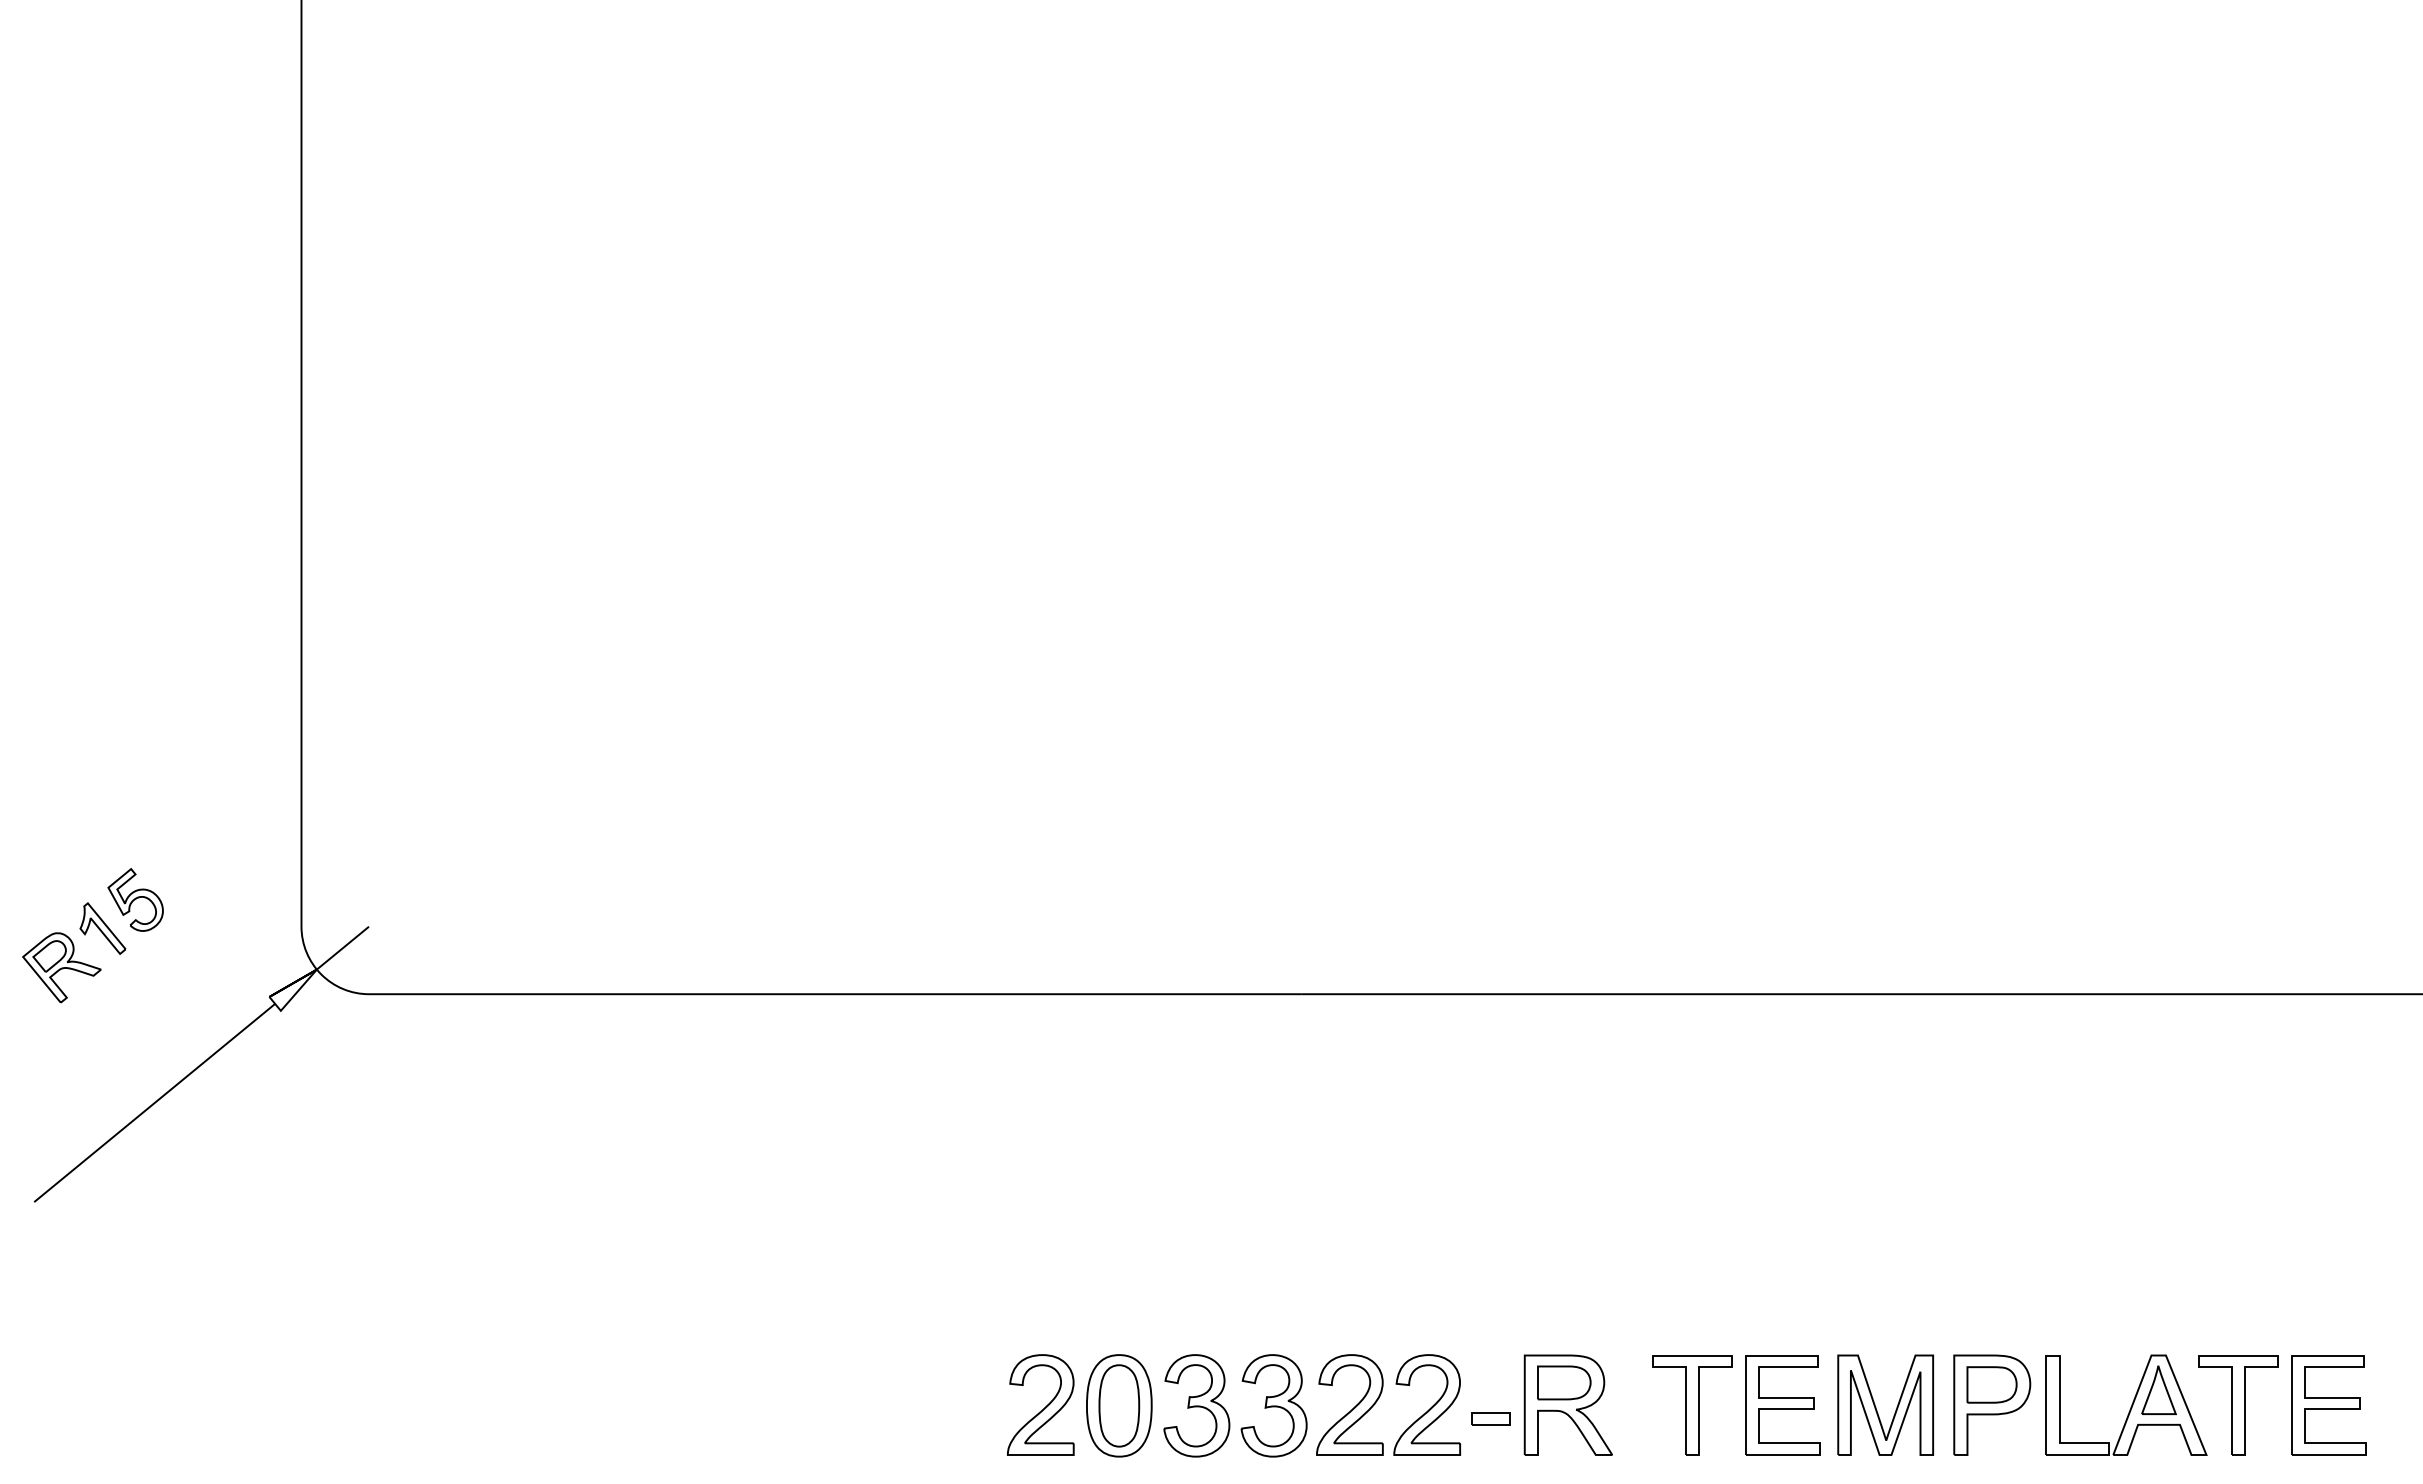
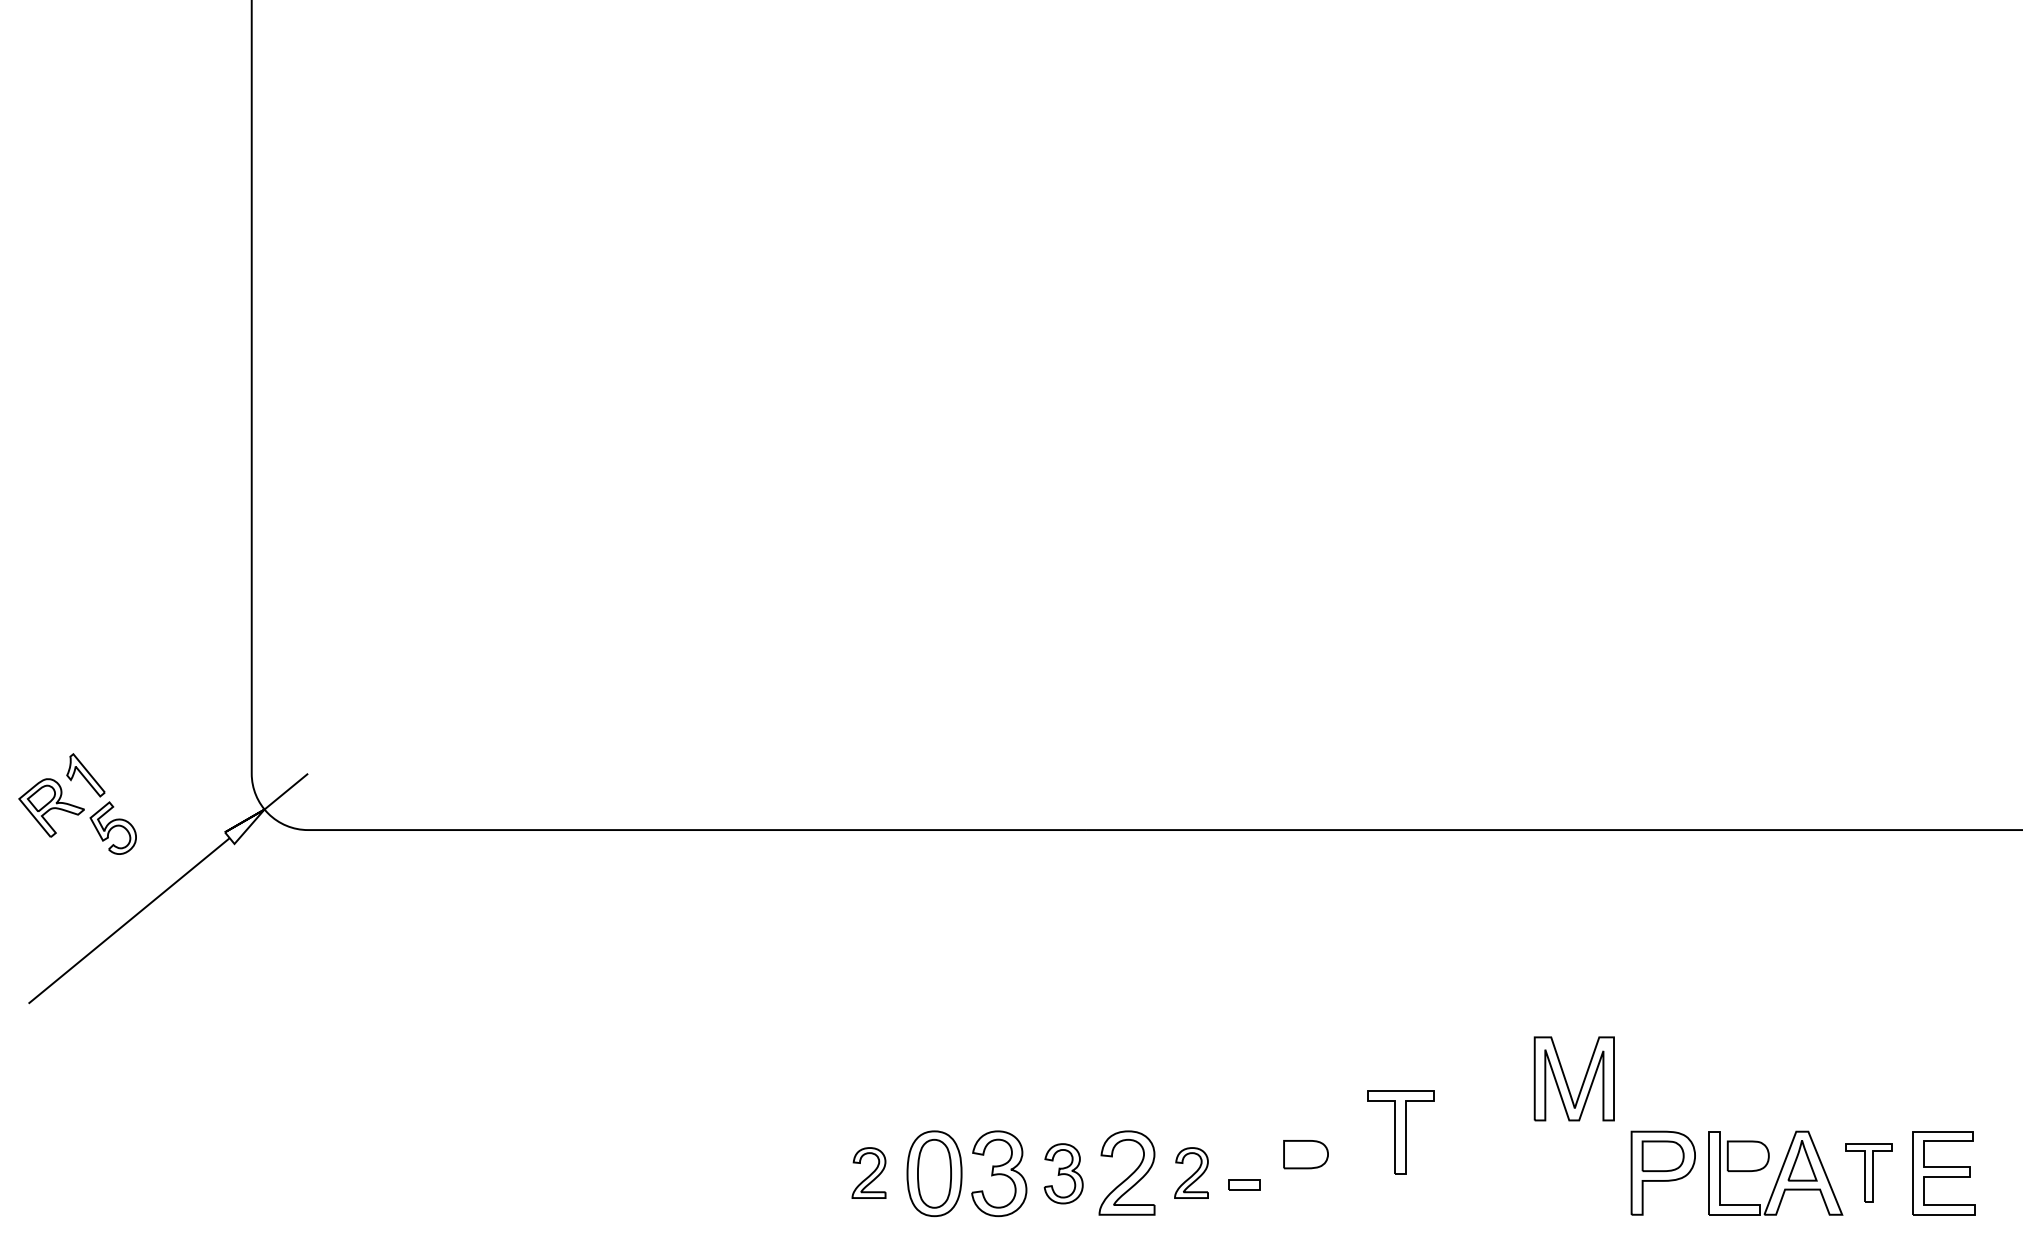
part: (135, 899) -> (113, 827), moved
part: (2093, 1384) -> (1747, 1155), added
part: (1040, 1404) -> (868, 1172), size x0.6
part: (1426, 1404) -> (1191, 1172), size x0.6
part: (1567, 1404) -> (1308, 1172), removed
part: (1273, 1405) -> (1063, 1173), size x0.7
part: (1692, 1405) -> (1400, 1132), moved
part: (1782, 1405) -> (1488, 1173), removed
part: (2238, 1405) -> (1868, 1173), size x0.7
part: (1876, 1407) -> (1566, 1080), moved

